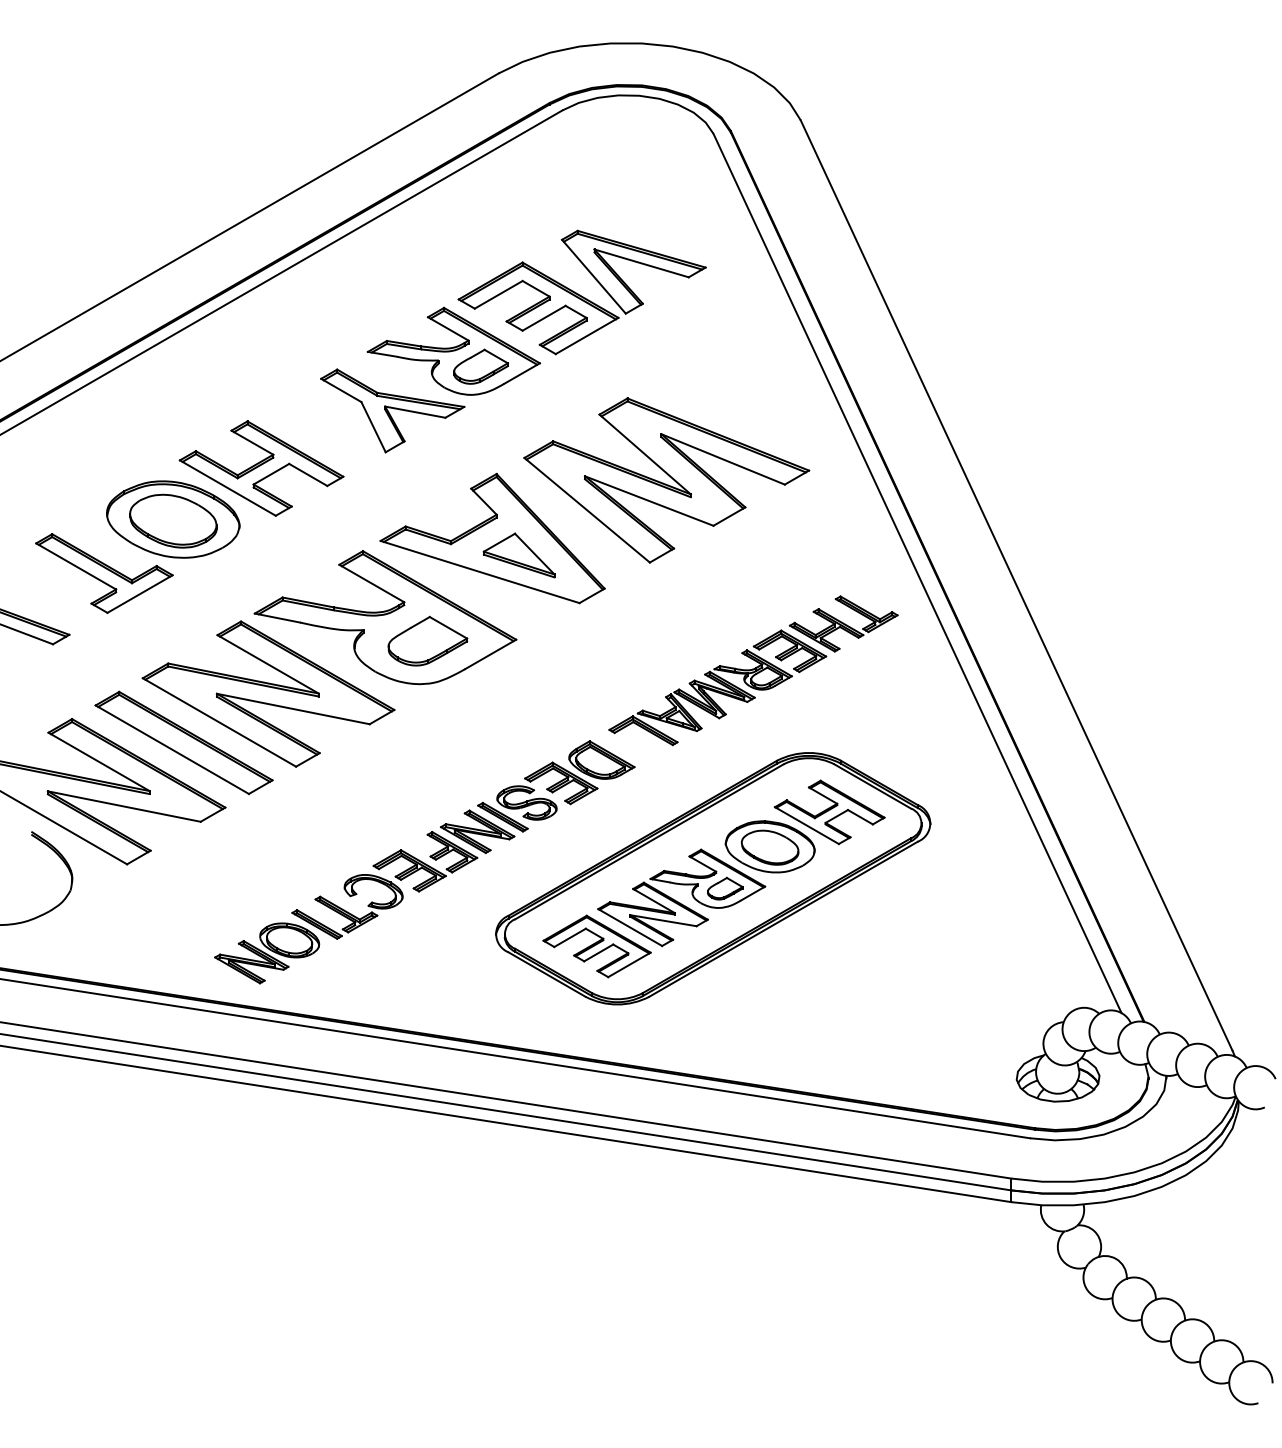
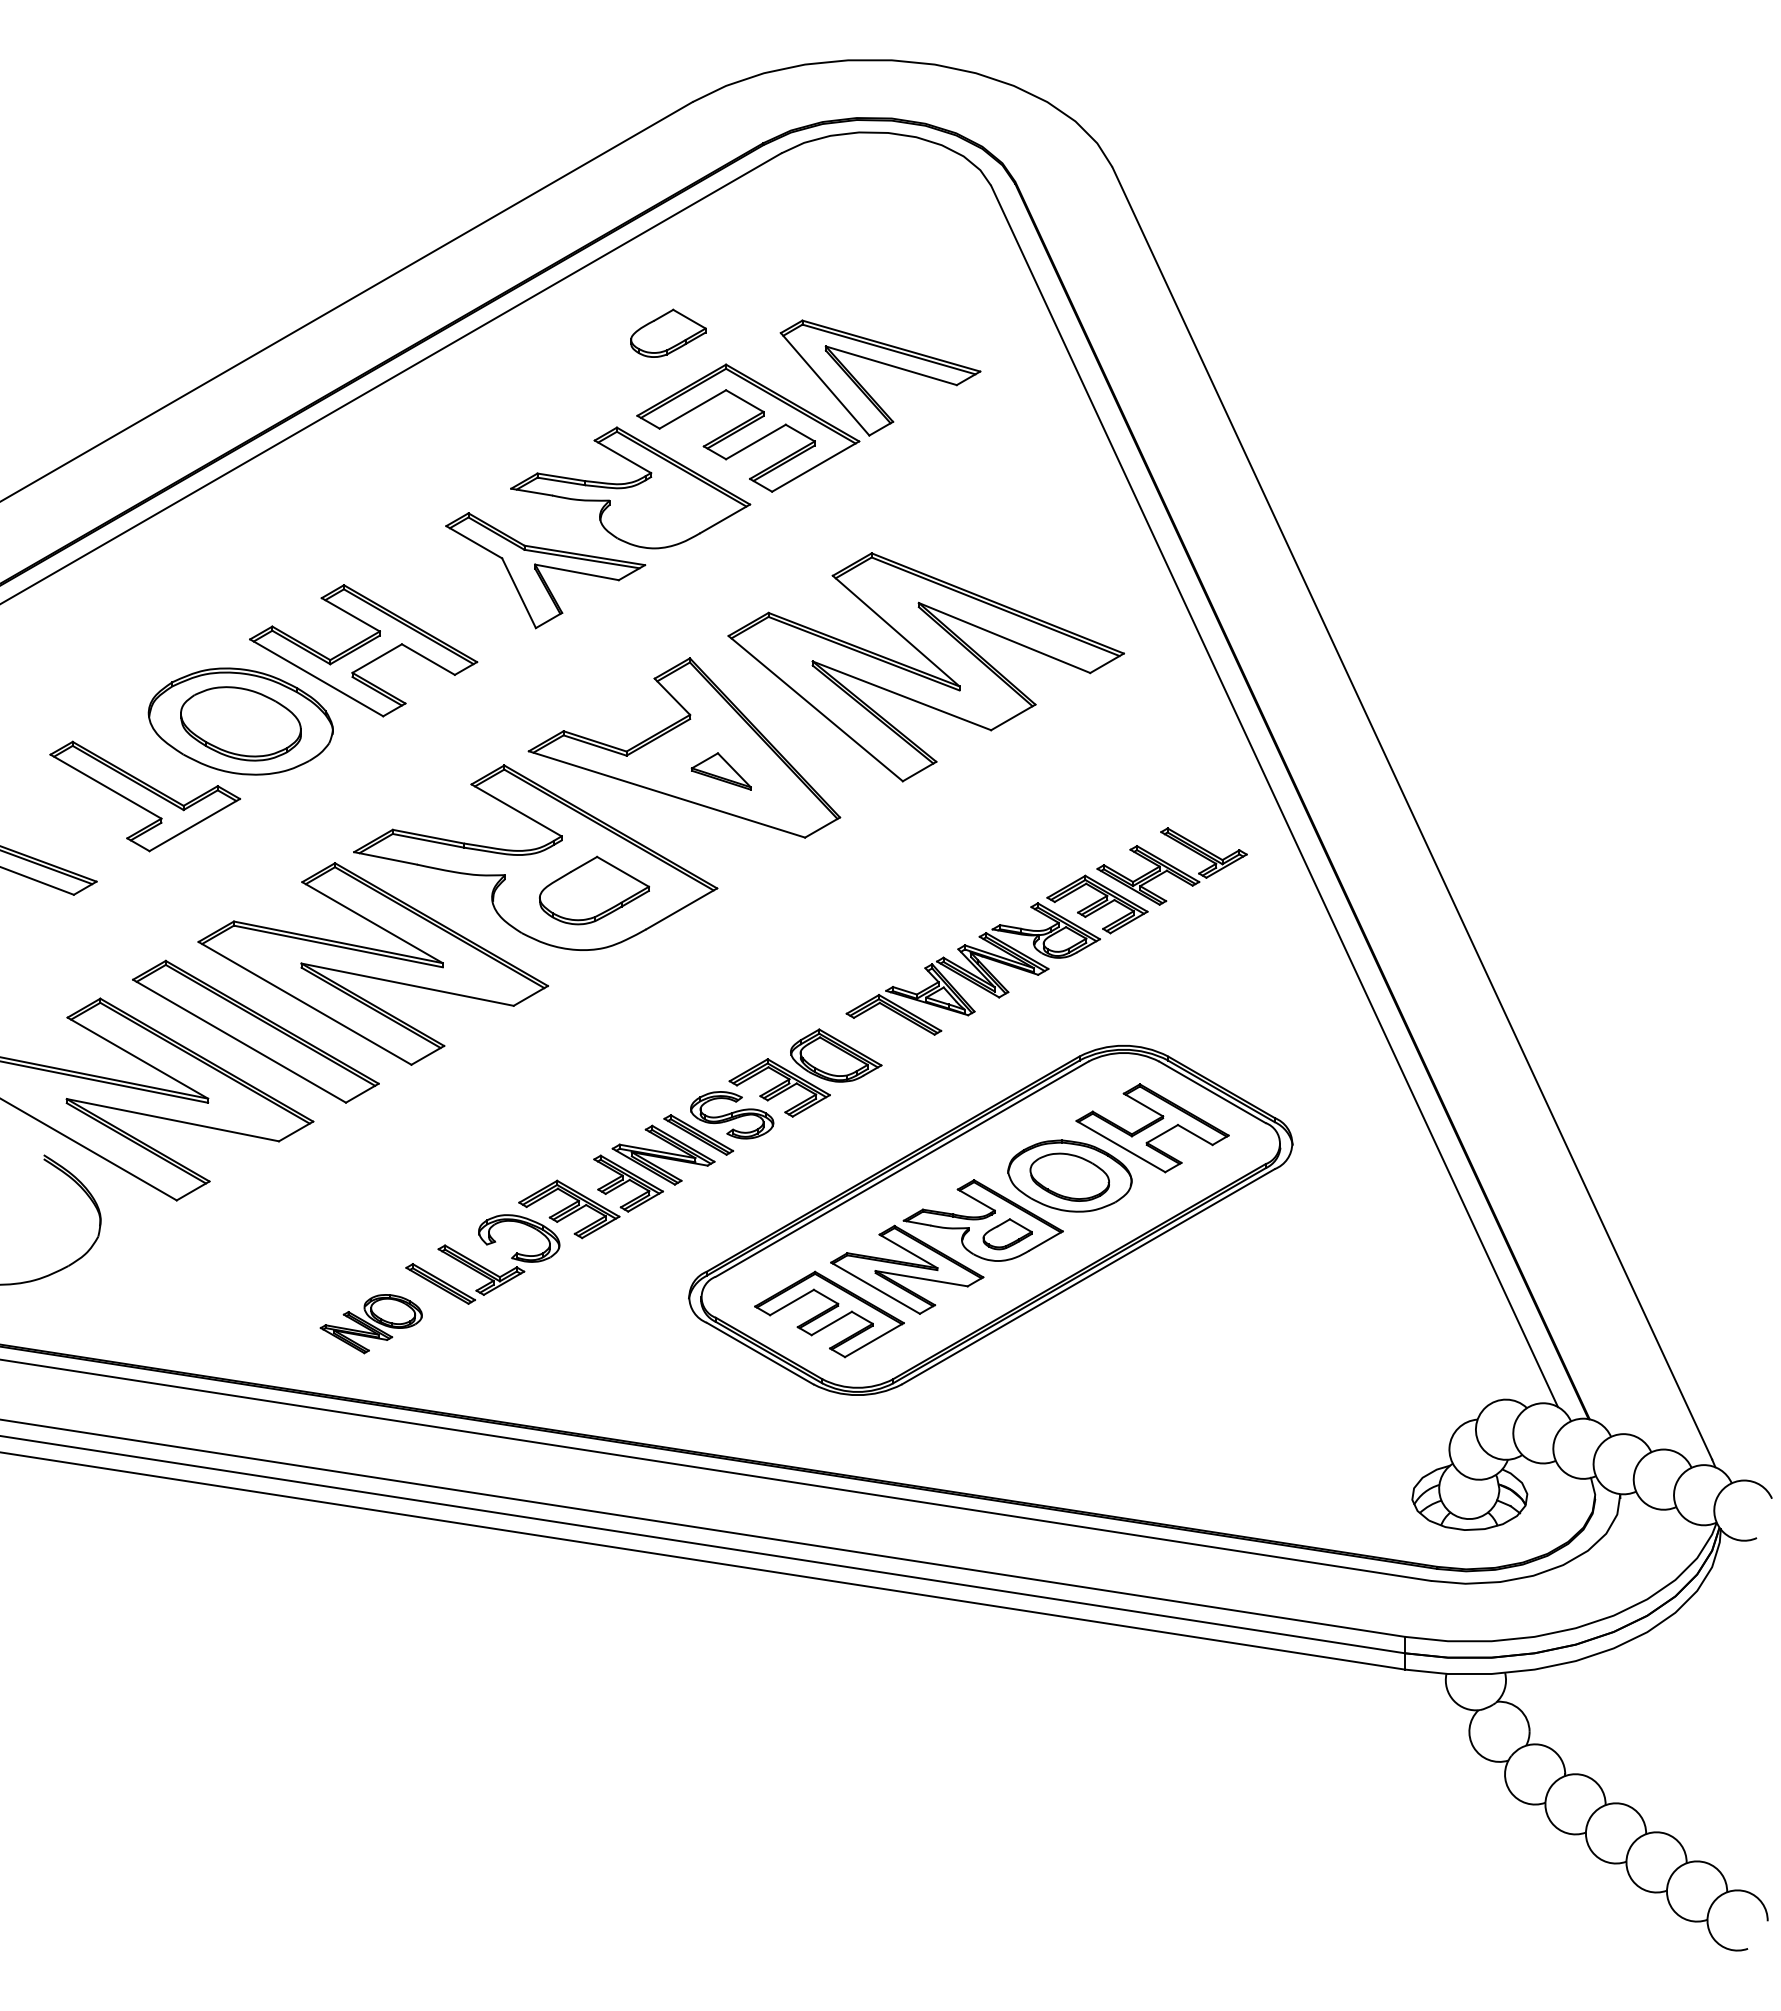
part: (481, 366) -> (668, 332), moved
part: (519, 555) -> (721, 771), size x0.6
part: (267, 952) -> (371, 1323), size x0.7

